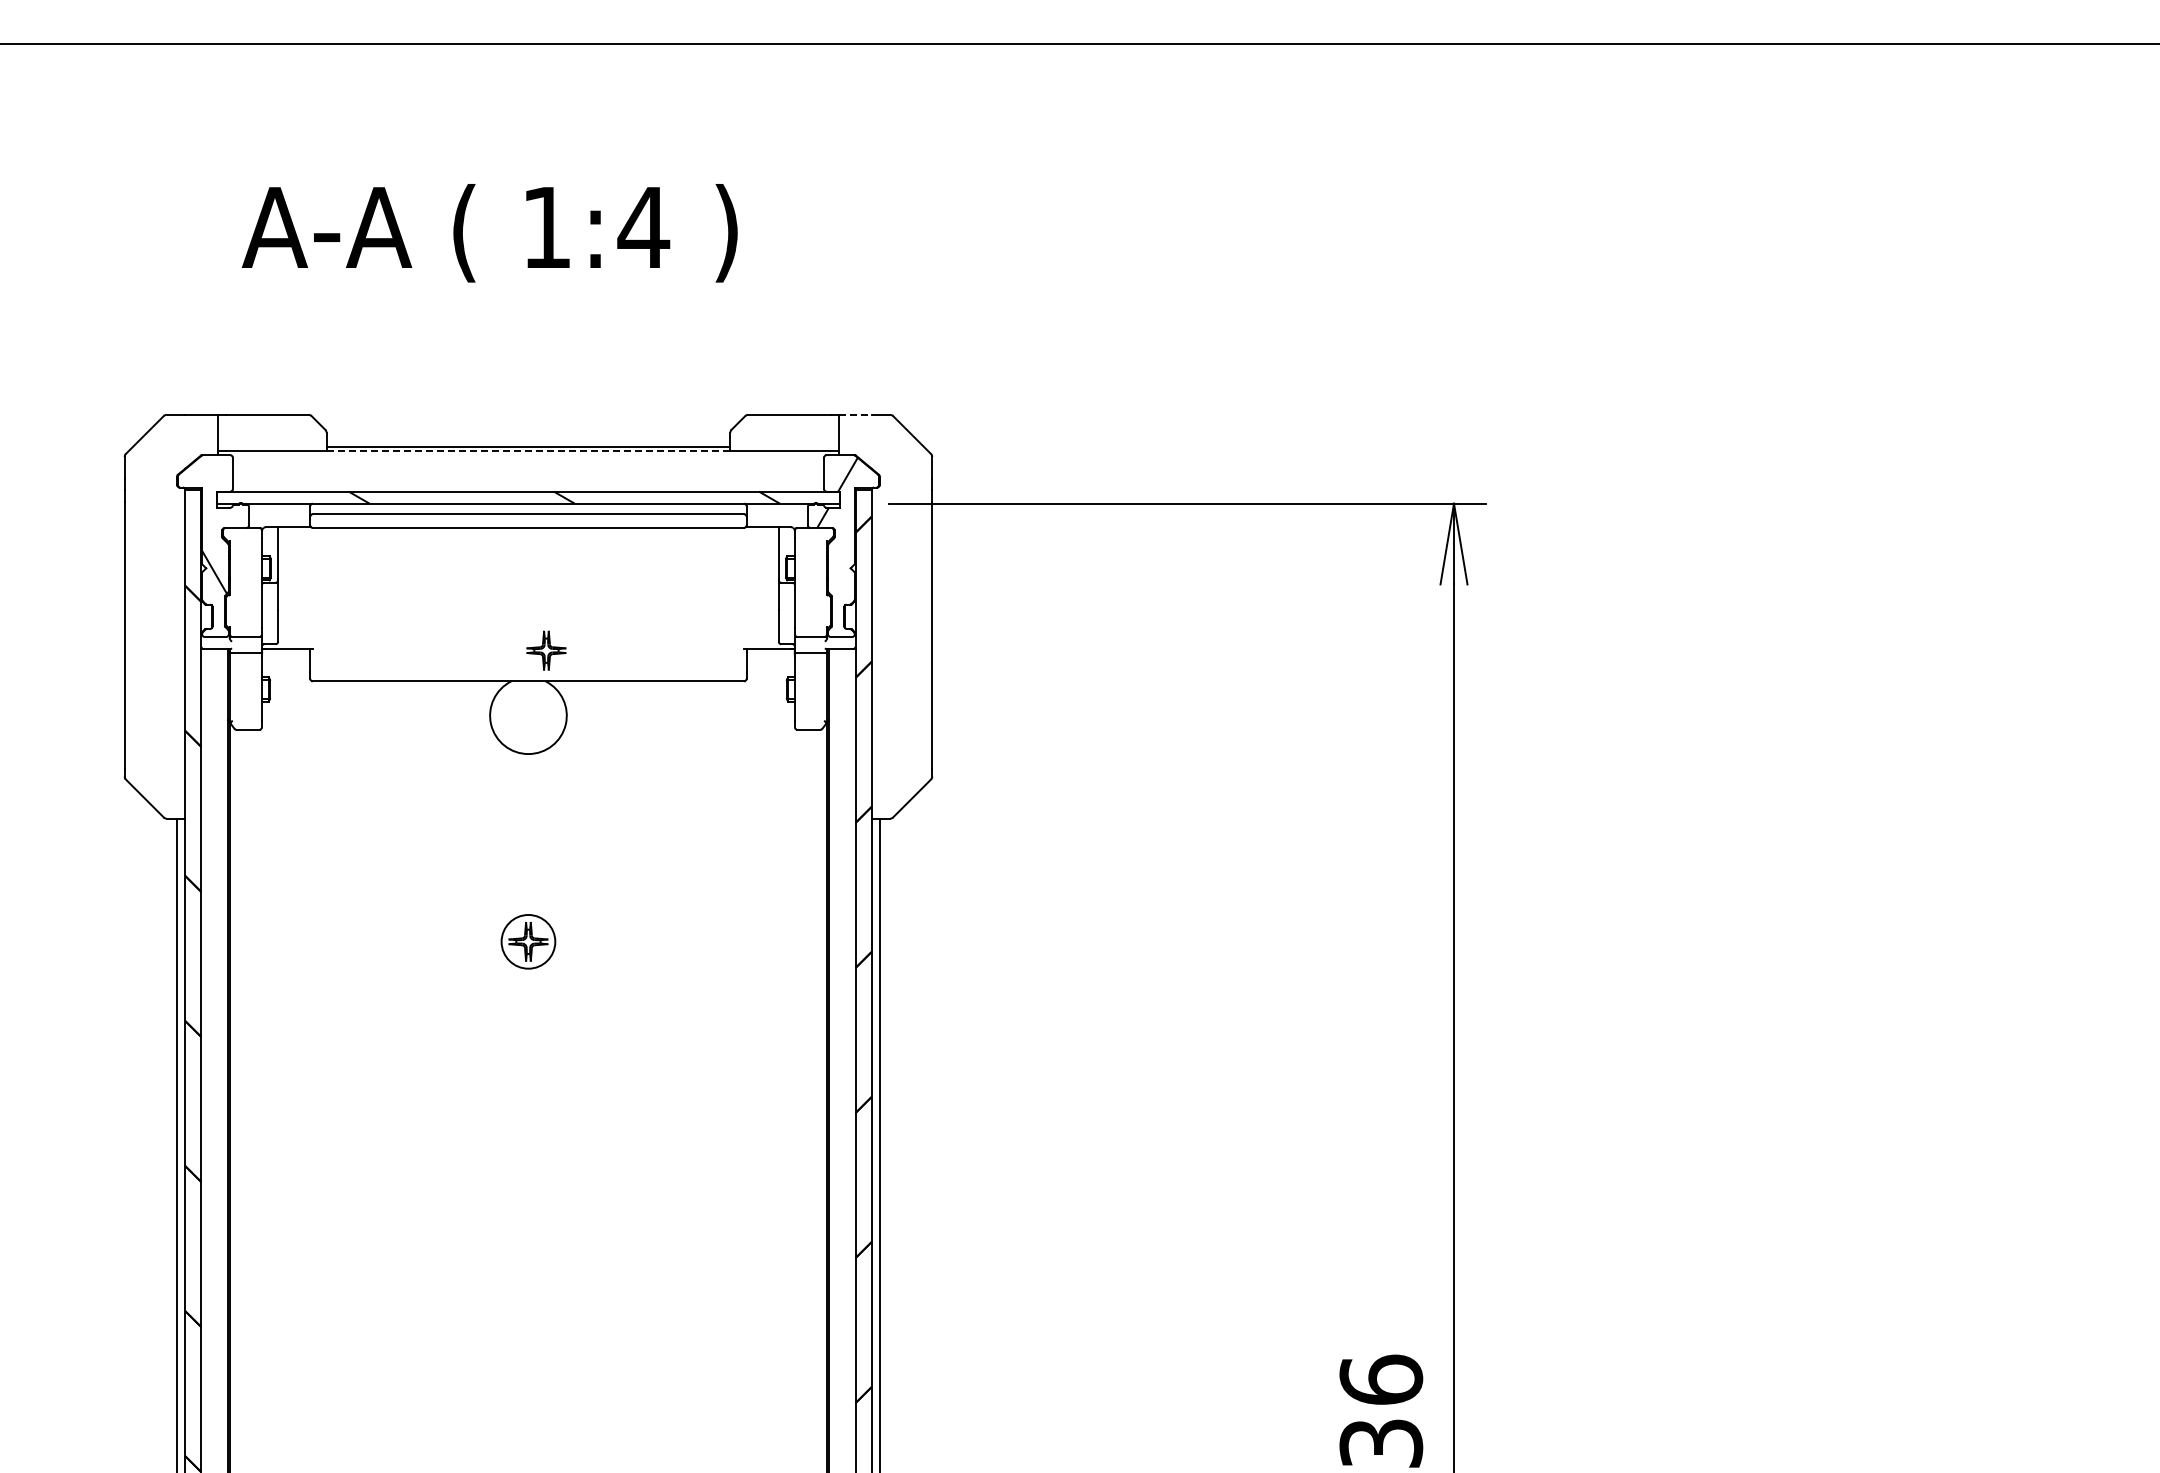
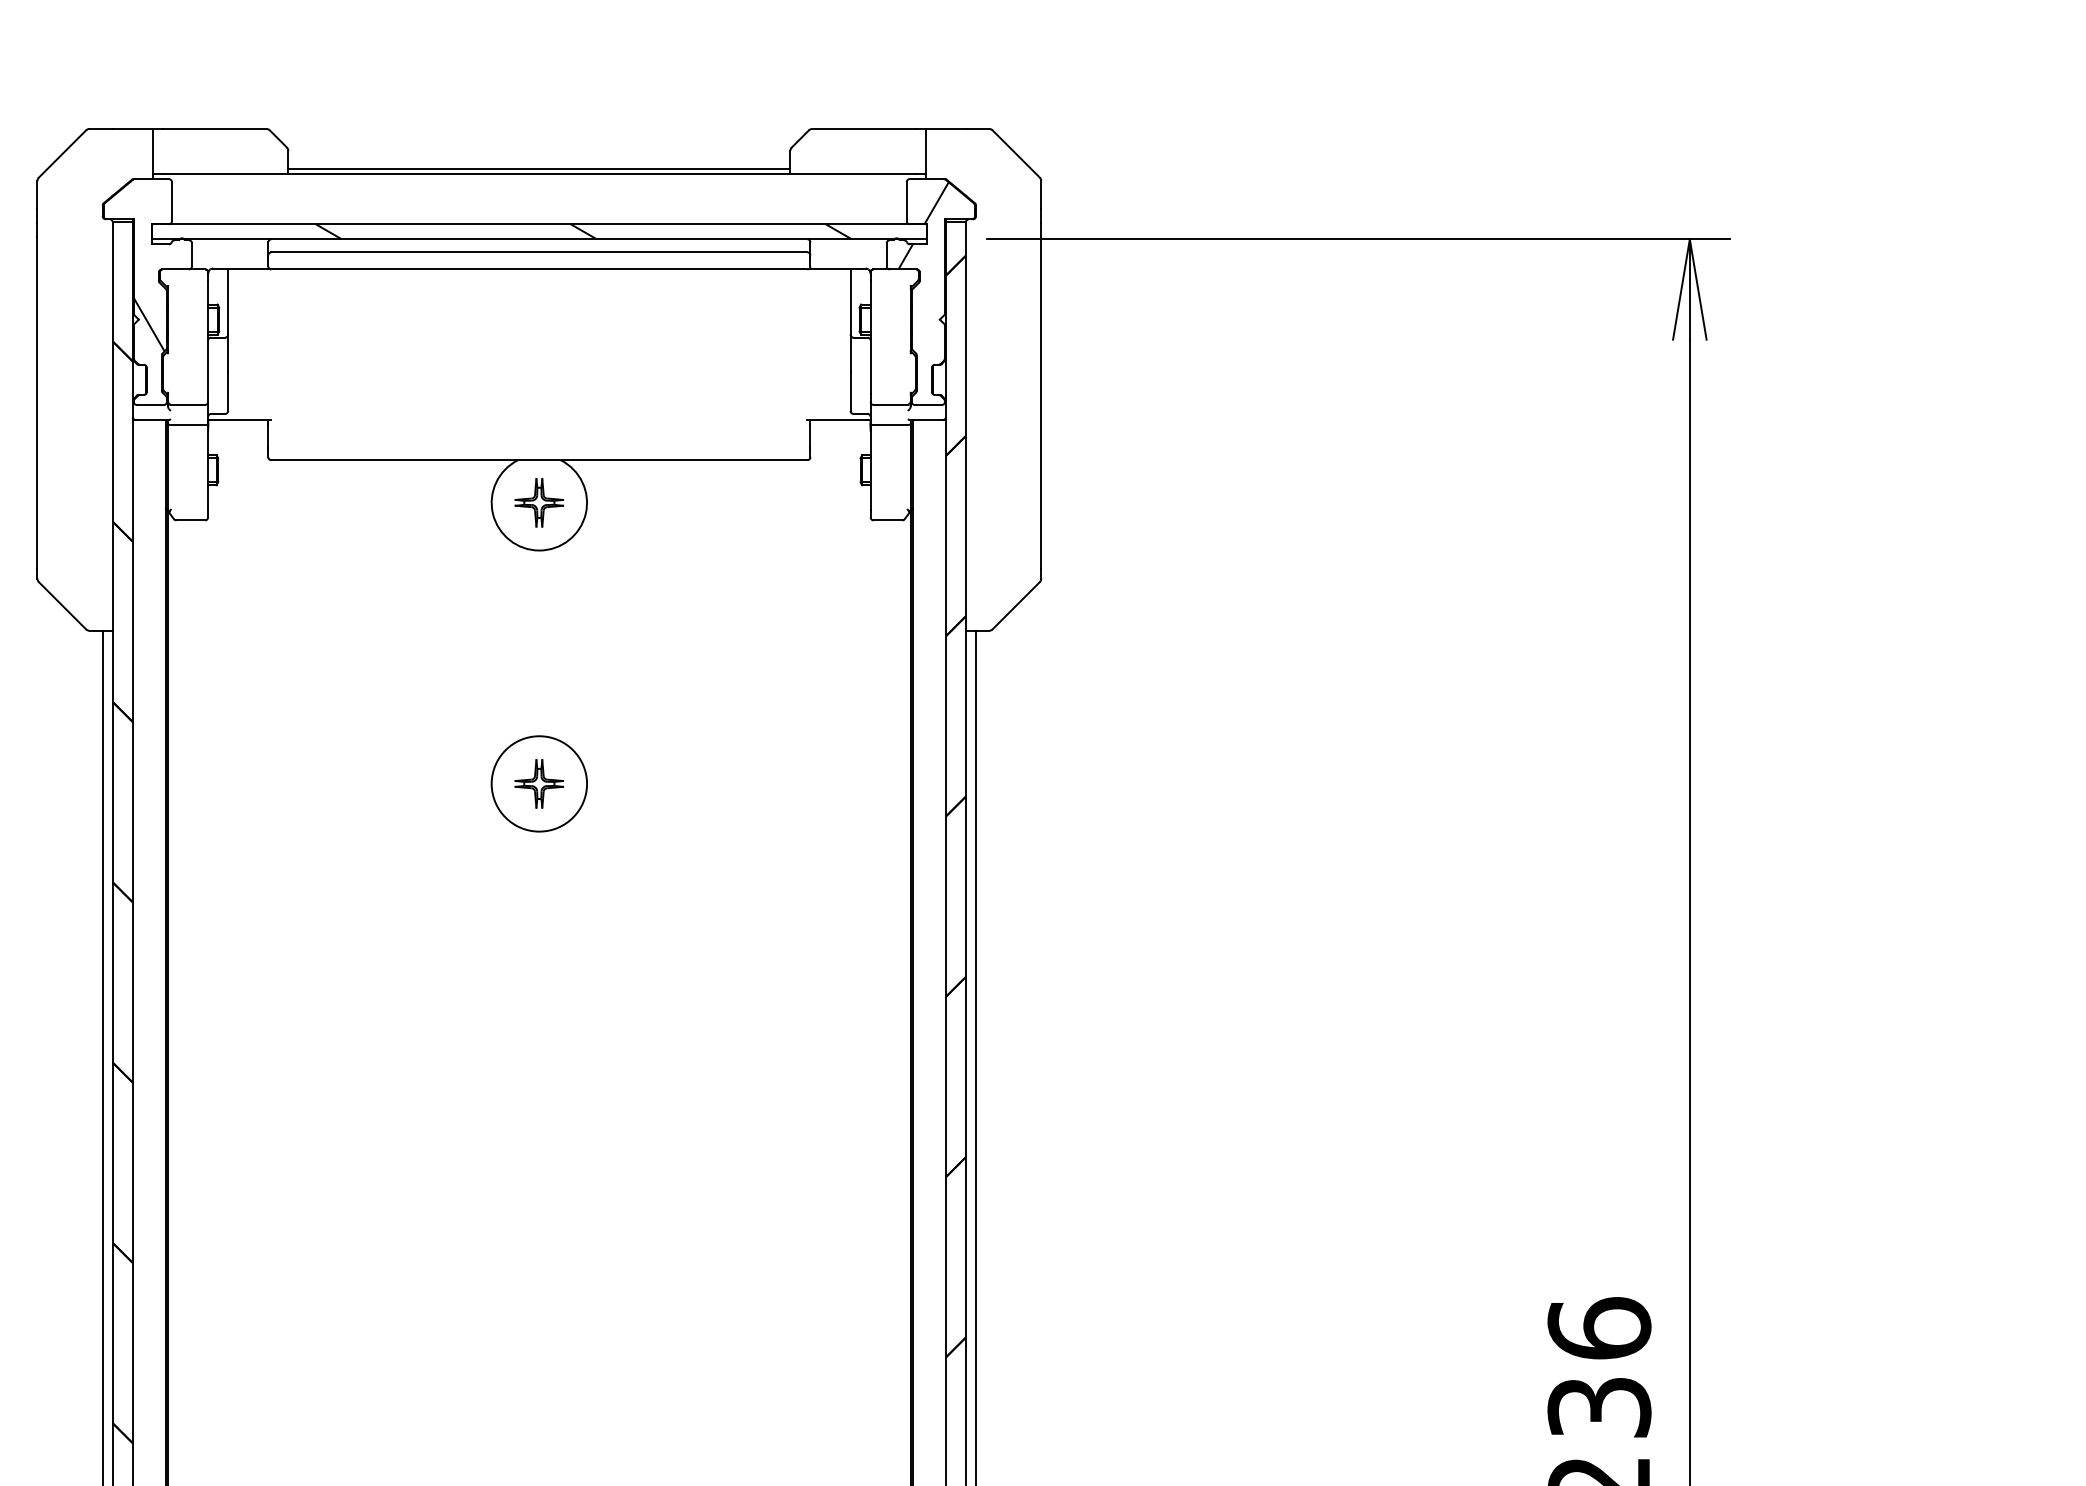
line: (856, 414) -> (947, 128), dashed -> solid
line: (528, 451) -> (539, 174), dashed -> solid
part: (546, 650) -> (539, 502), moved
circle: (528, 941) -> (539, 783), size x1.43

